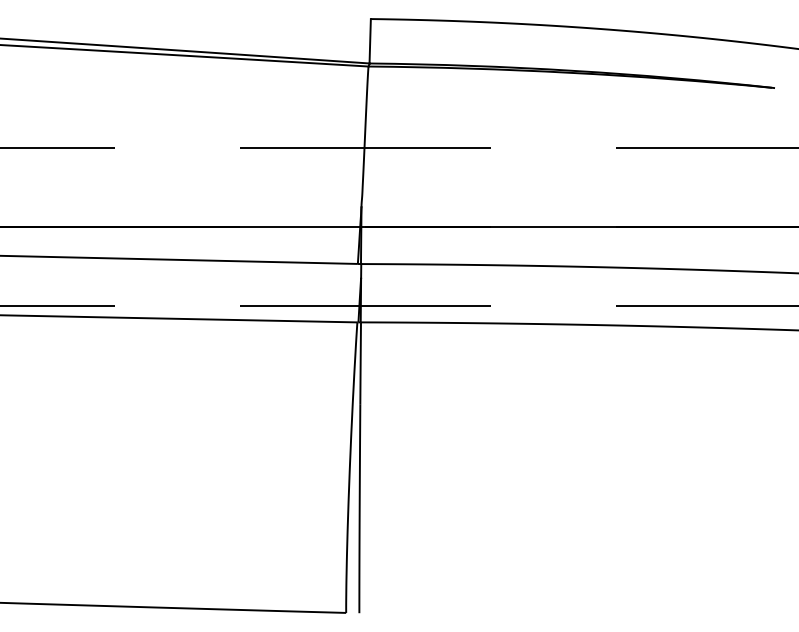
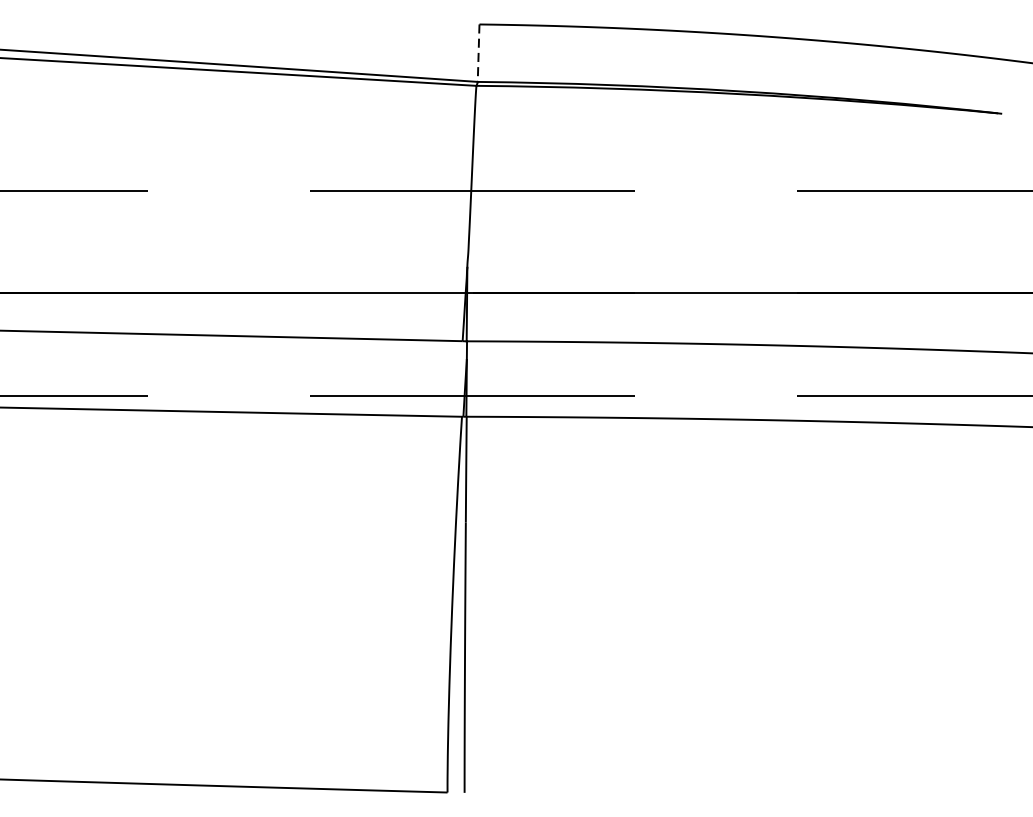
line: (370, 41) -> (478, 53), solid -> dashed

